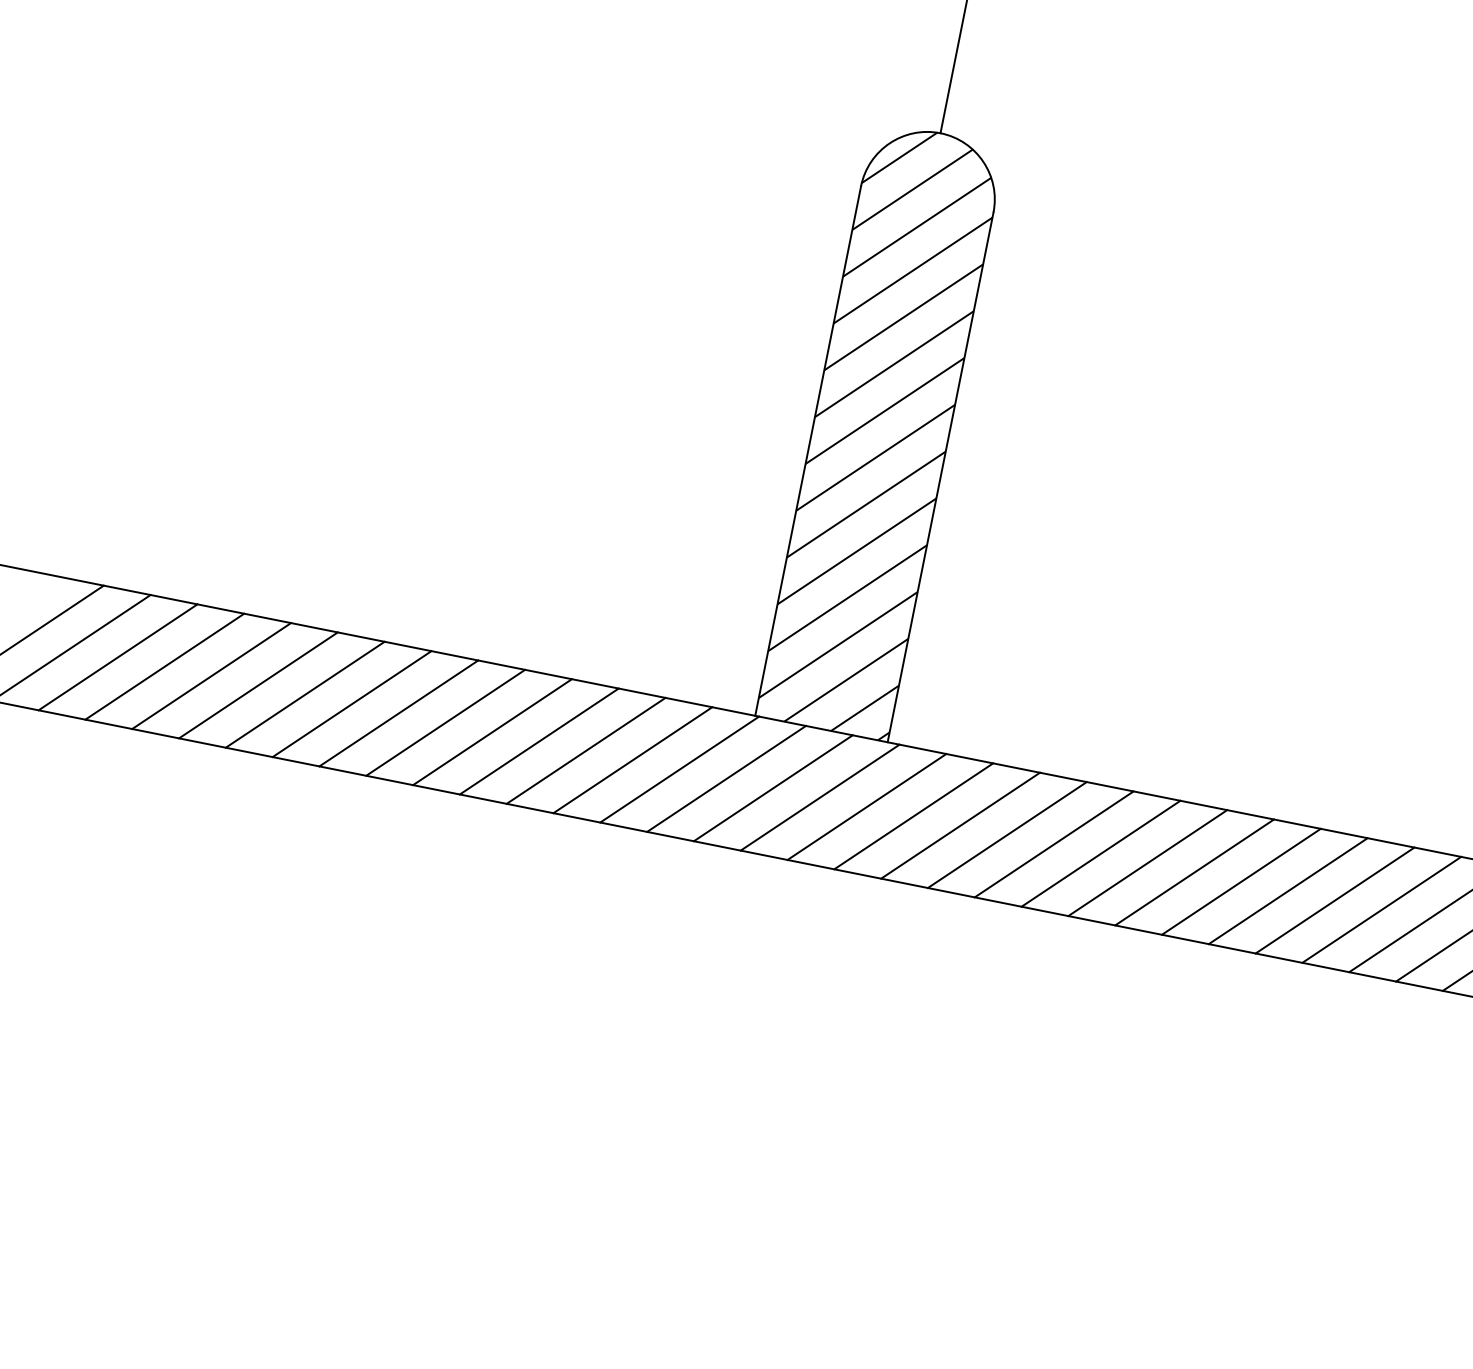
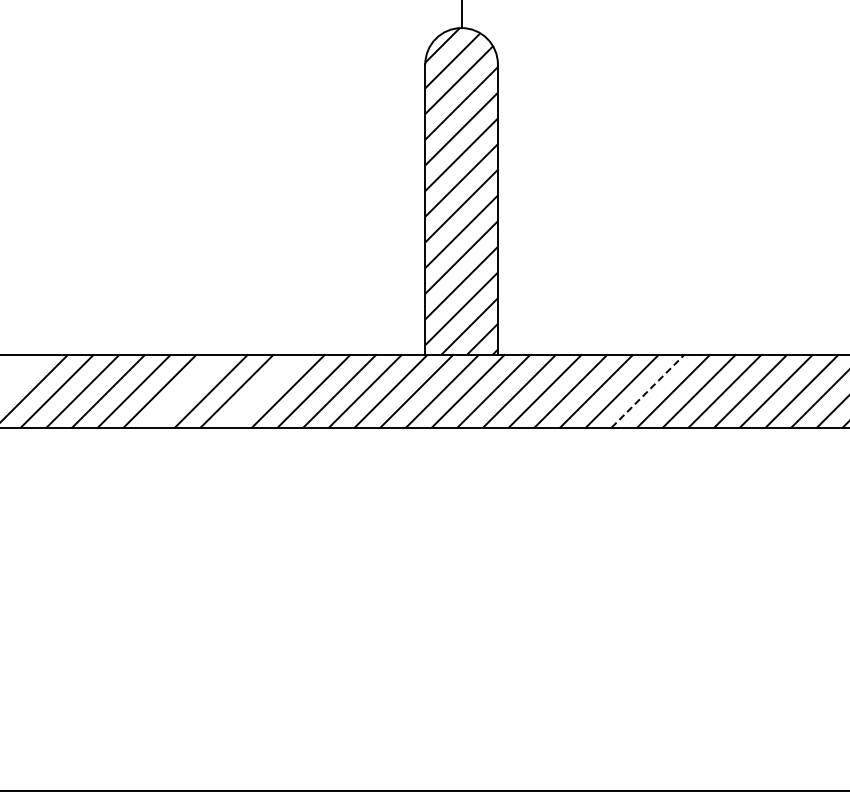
line: (305, 693) -> (185, 390), removed
line: (445, 721) -> (262, 390), removed
line: (1149, 861) -> (648, 390), solid -> dashed

